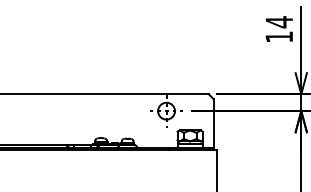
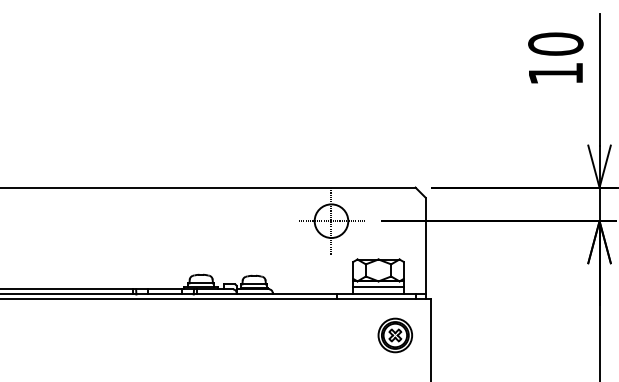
text: (279, 22) -> (556, 44), 14 -> 10
part: (198, 168) -> (395, 335), added

